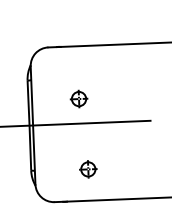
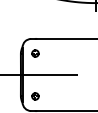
part: (79, 98) -> (35, 53), moved
part: (88, 169) -> (35, 96), moved

